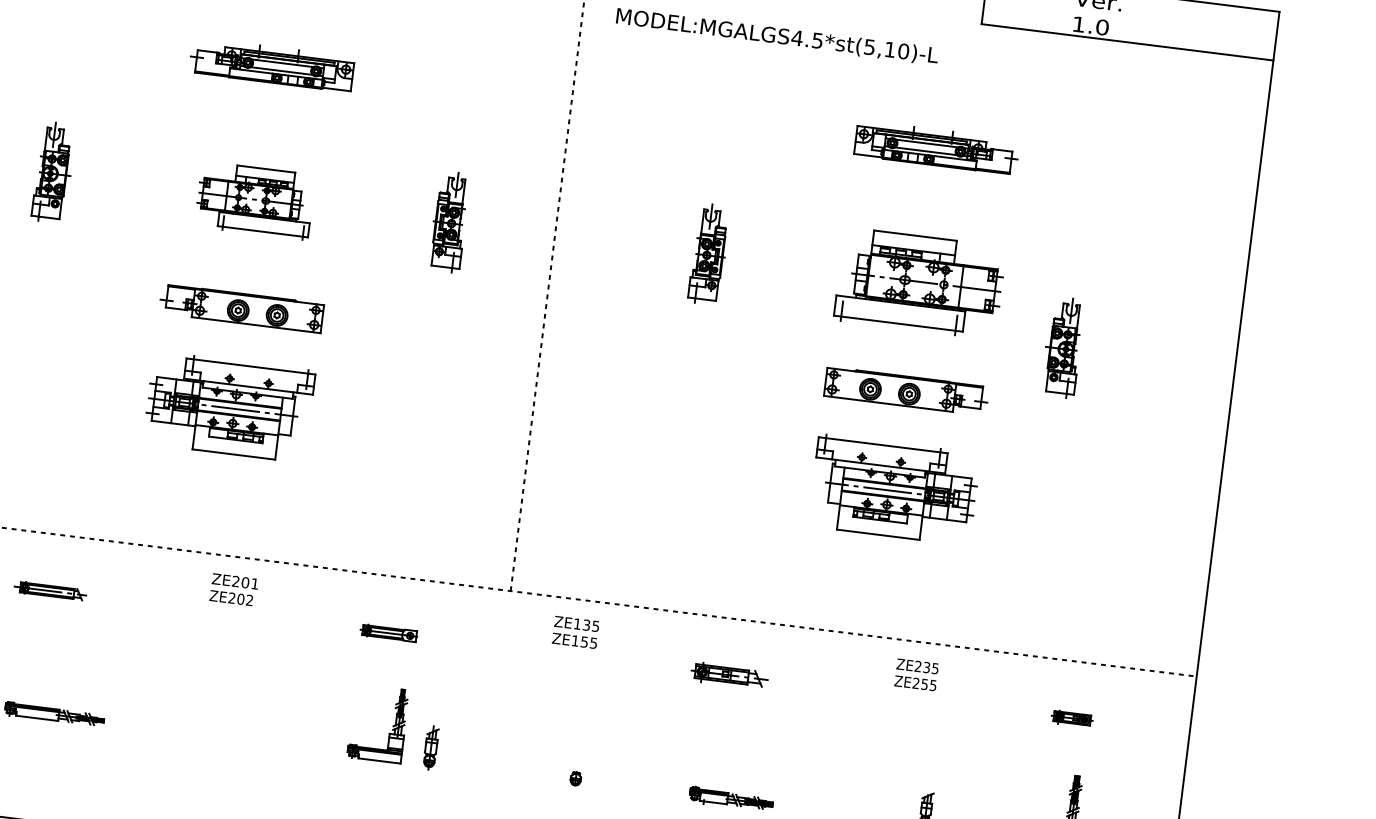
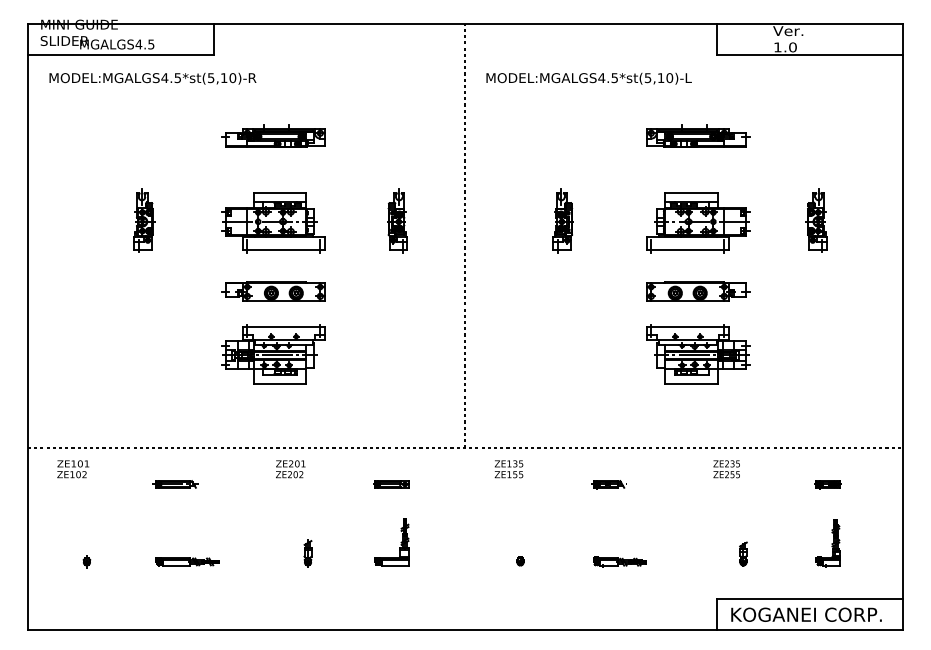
part: (255, 200) -> (273, 222), size x1.43
part: (1063, 347) -> (816, 220), moved
part: (728, 675) -> (608, 484), size x0.71
part: (430, 748) -> (307, 553), moved

